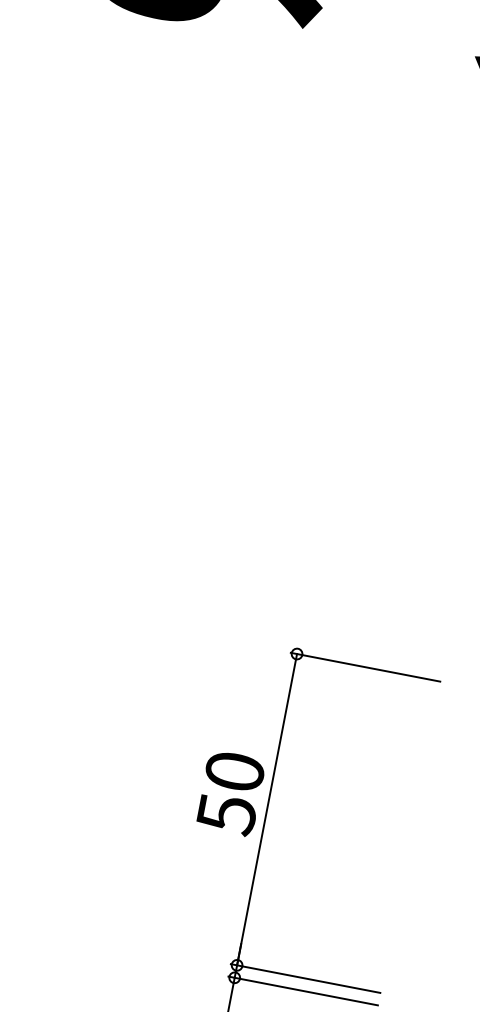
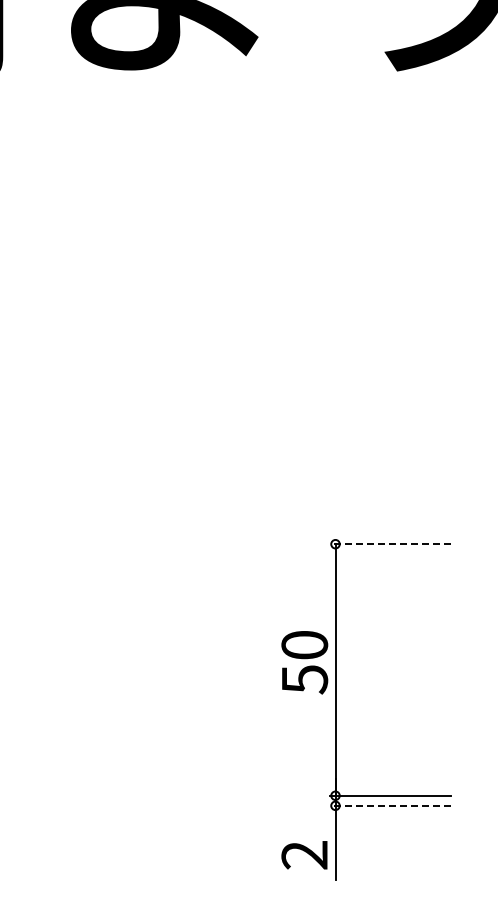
line: (365, 667) -> (390, 544), solid -> dashed
line: (302, 990) -> (390, 805), solid -> dashed

